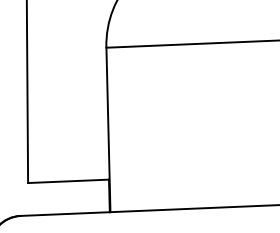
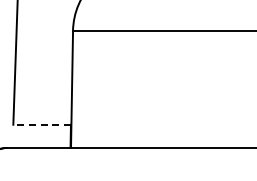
line: (69, 180) -> (42, 124), solid -> dashed

